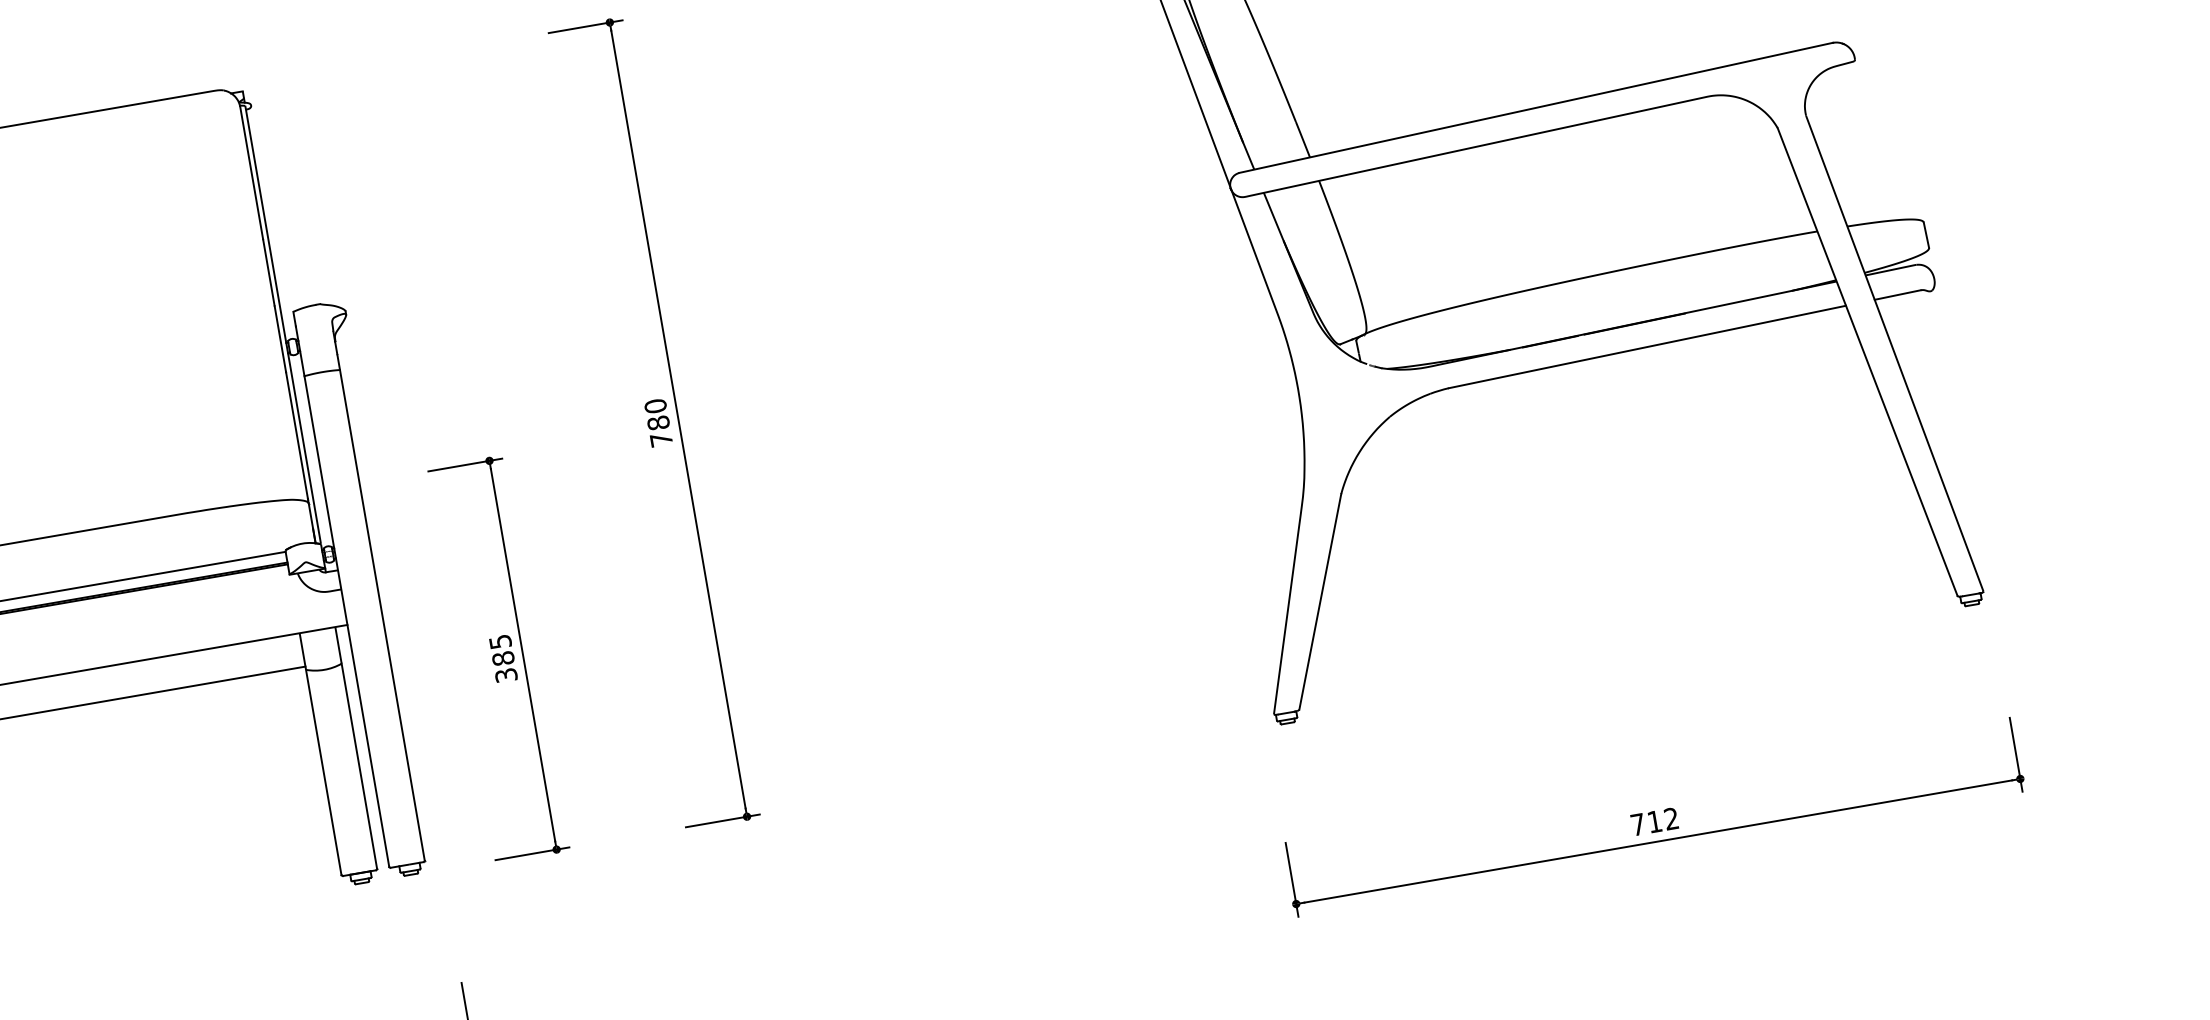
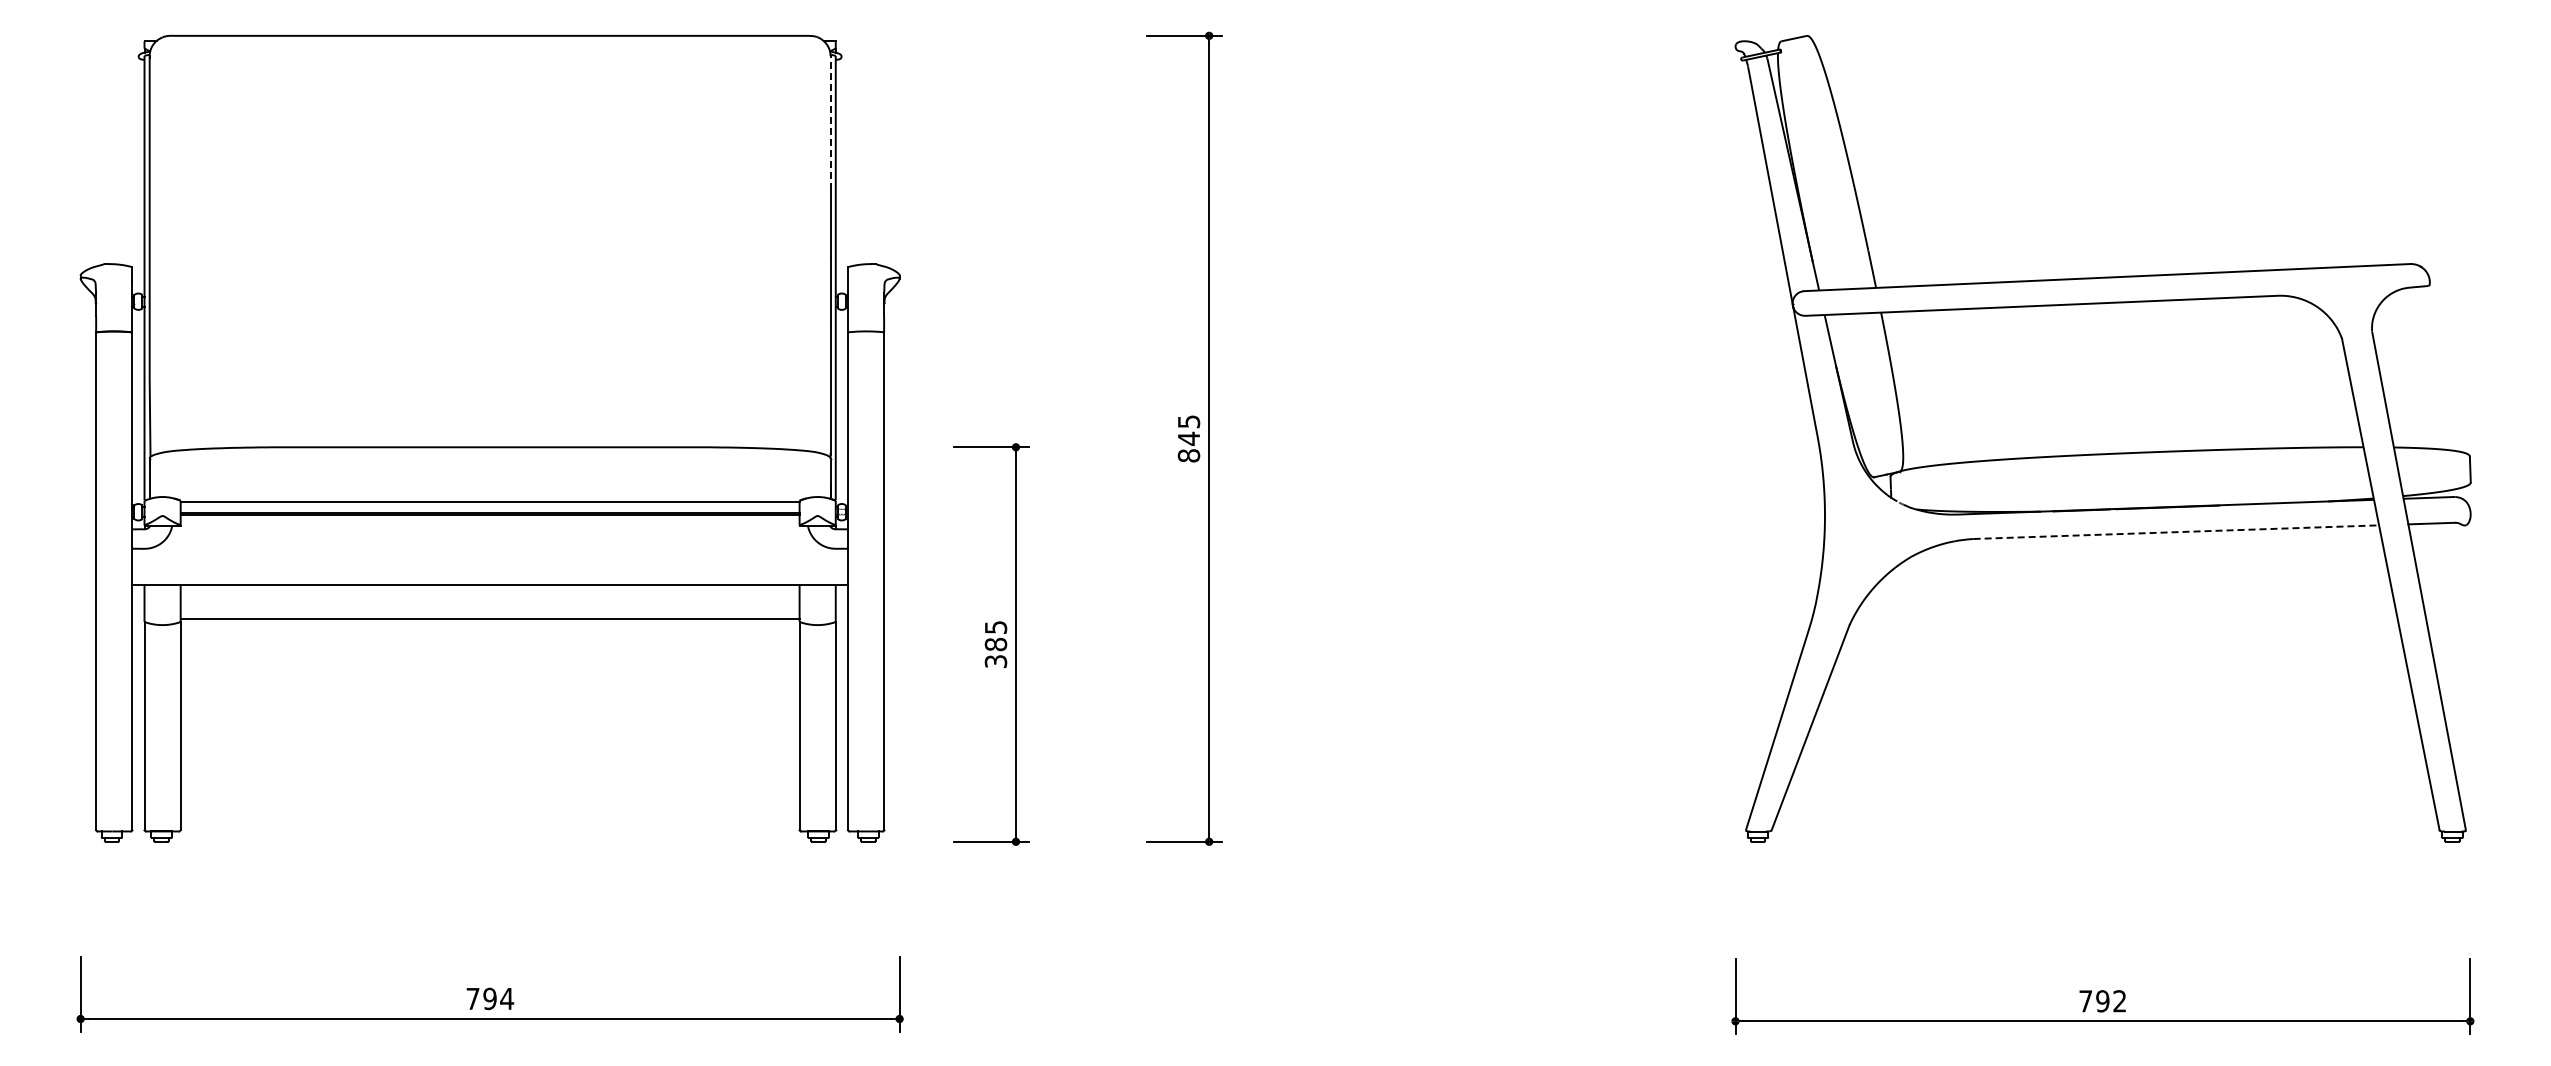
line: (251, 172) -> (830, 122), solid -> dashed
line: (1647, 347) -> (2176, 532), solid -> dashed
text: (658, 422) -> (1188, 438), 780 -> 845
text: (1654, 822) -> (2102, 1001), 712 -> 792

